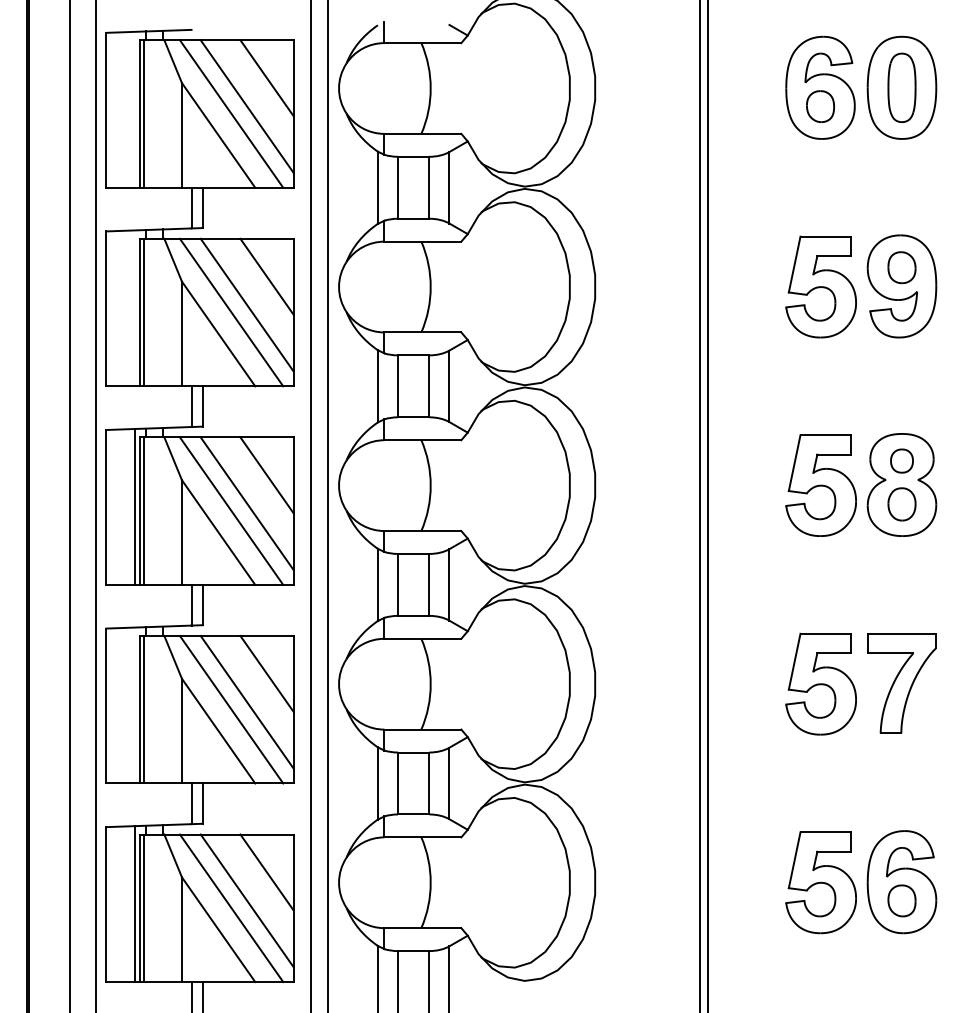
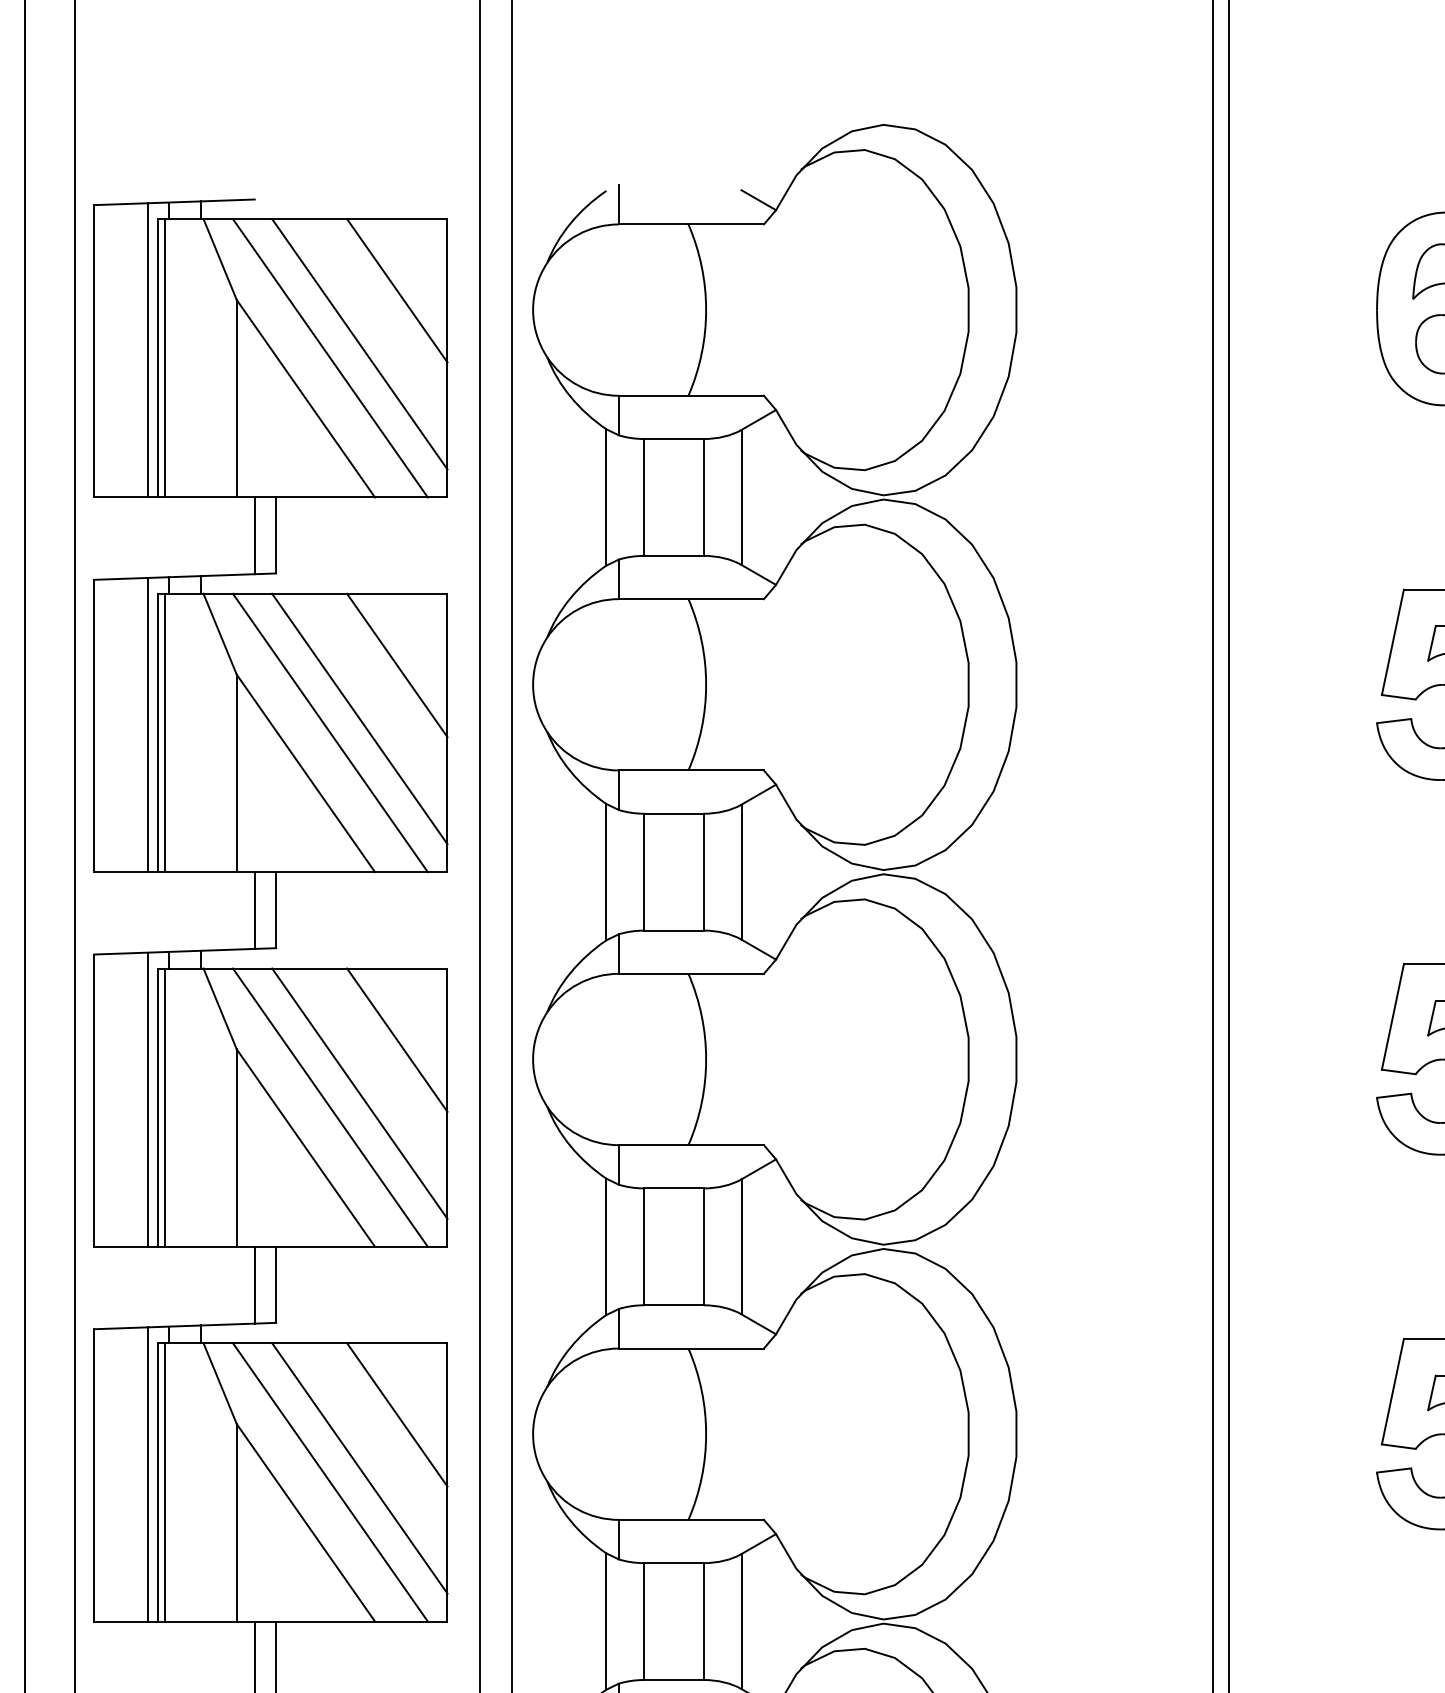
line: (134, 109) -> (147, 349), added
line: (134, 308) -> (147, 725), added
line: (134, 705) -> (147, 1474), added

